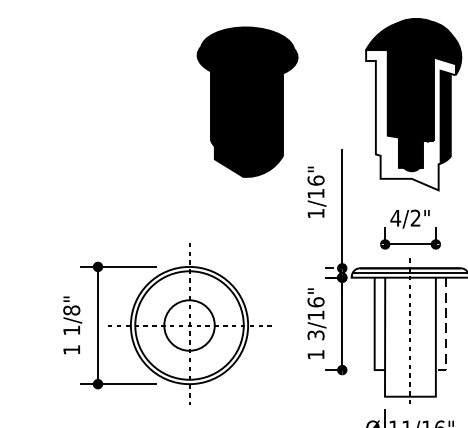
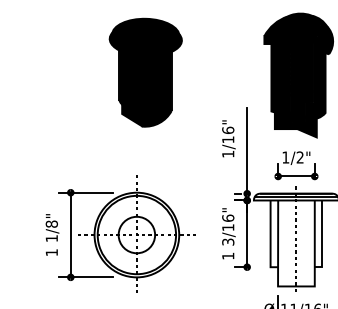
part: (247, 101) -> (145, 72), moved
fill: (410, 119) -> (296, 86), added
text: (395, 218) -> (285, 157), 4/2" -> 1/2"
line: (446, 330) -> (322, 238), dashed -> solid

